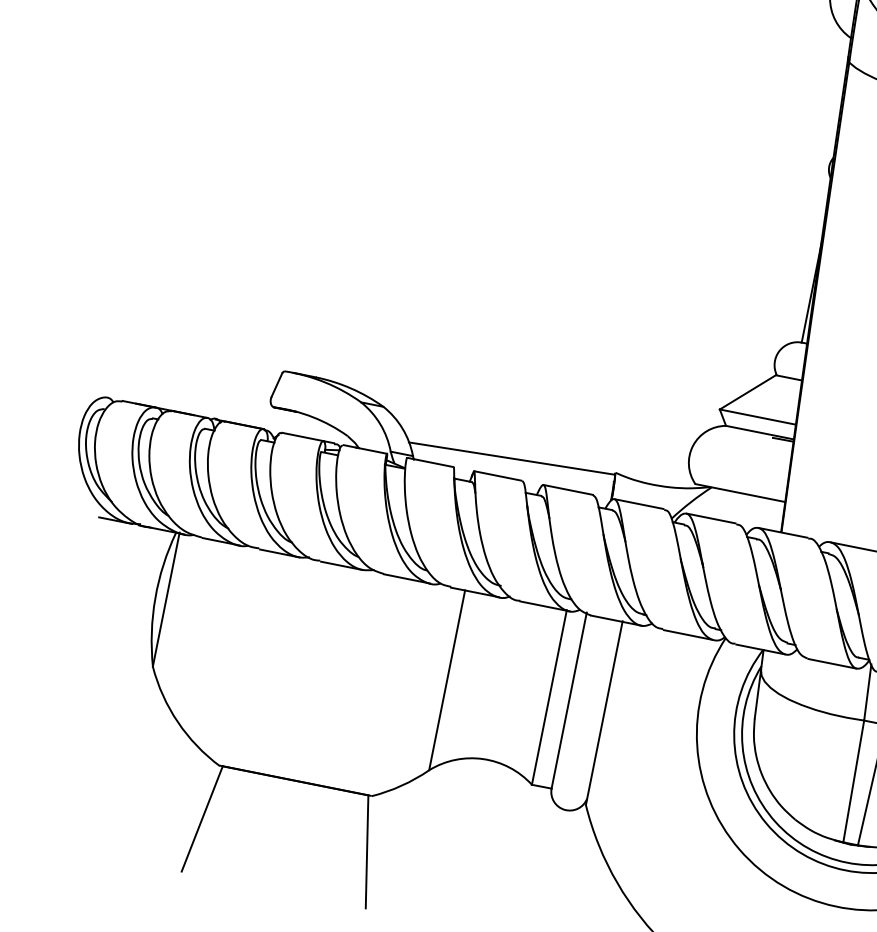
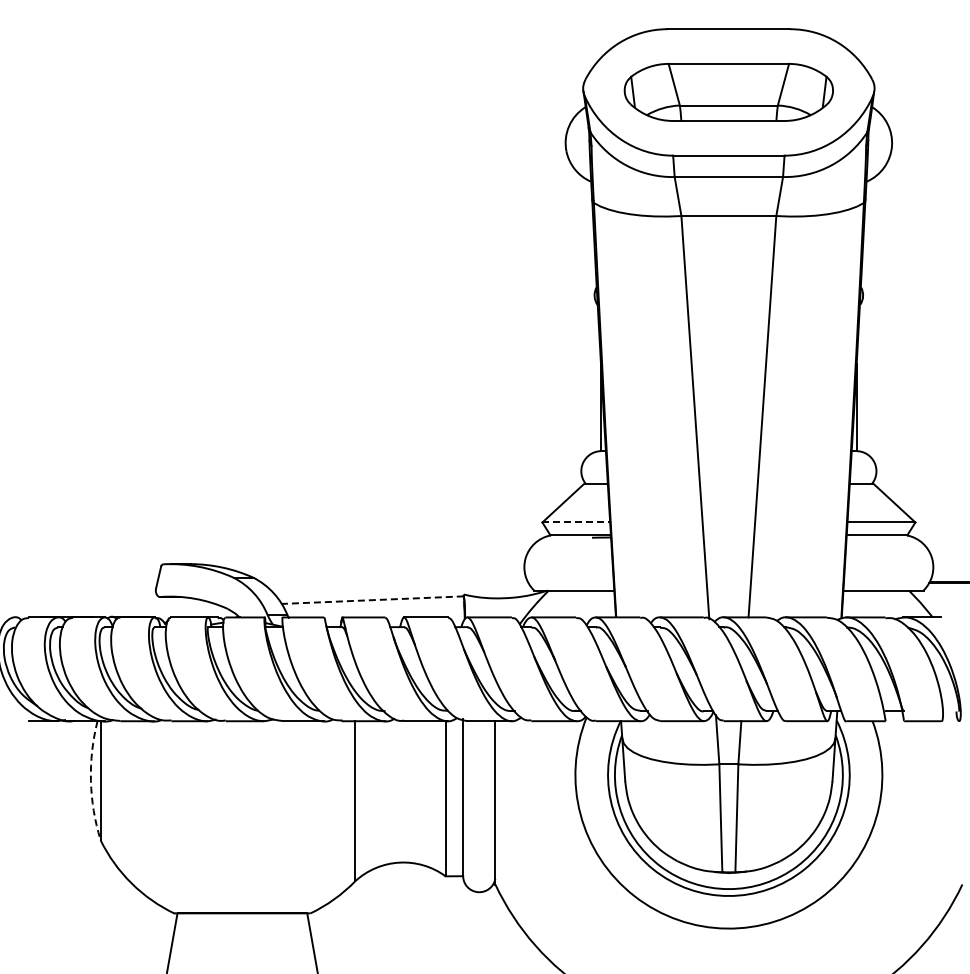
line: (758, 417) -> (576, 522), solid -> dashed
line: (511, 458) -> (372, 600), solid -> dashed
arc: (154, 597) -> (90, 780), solid -> dashed

